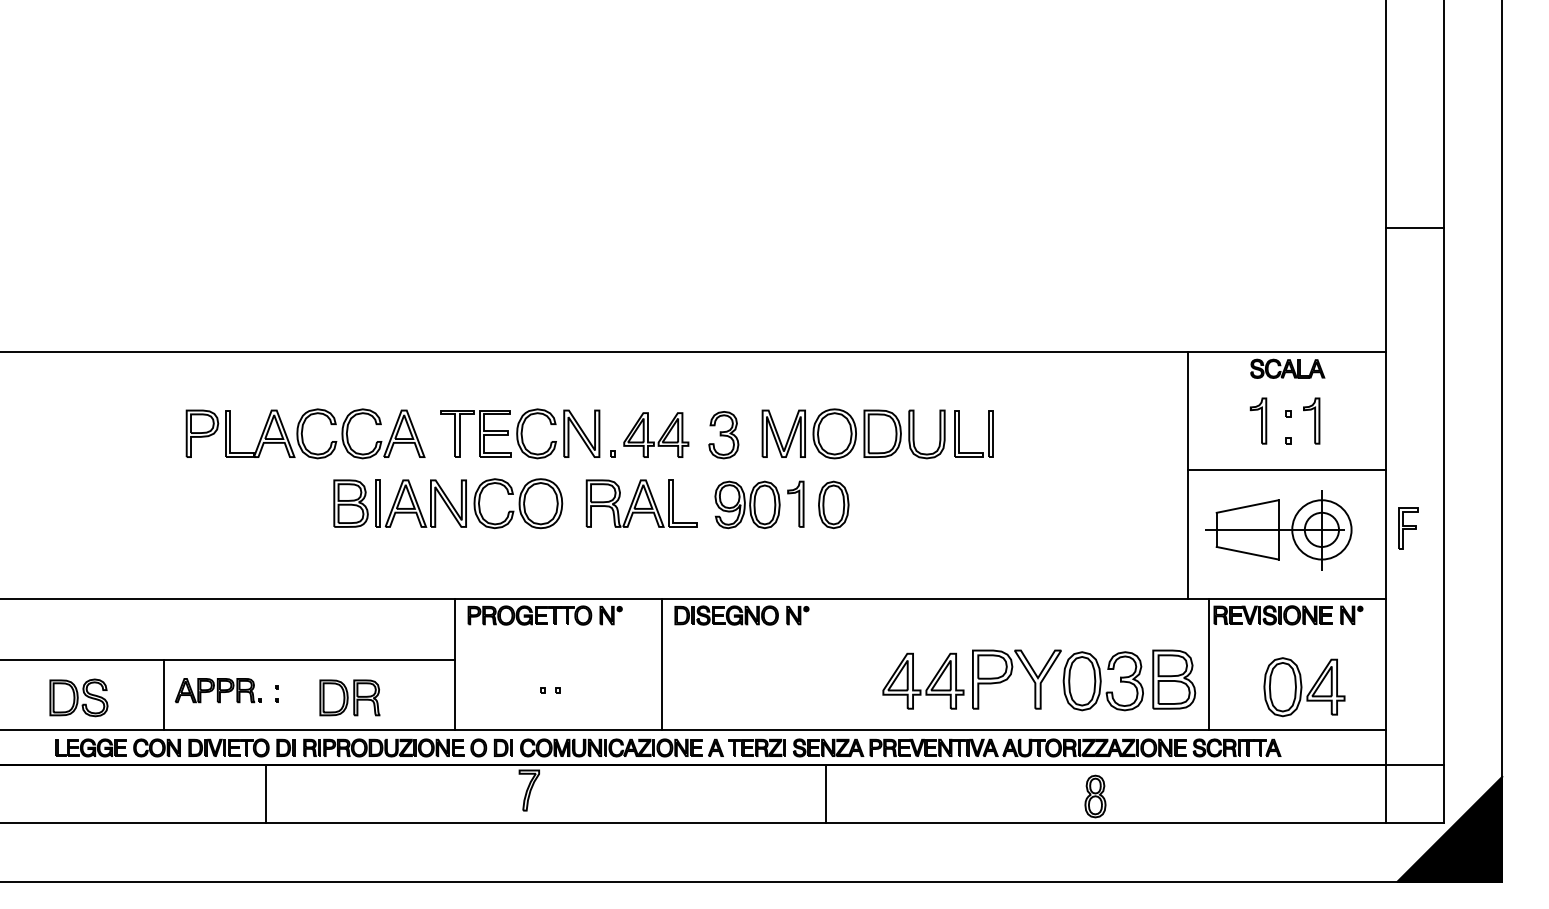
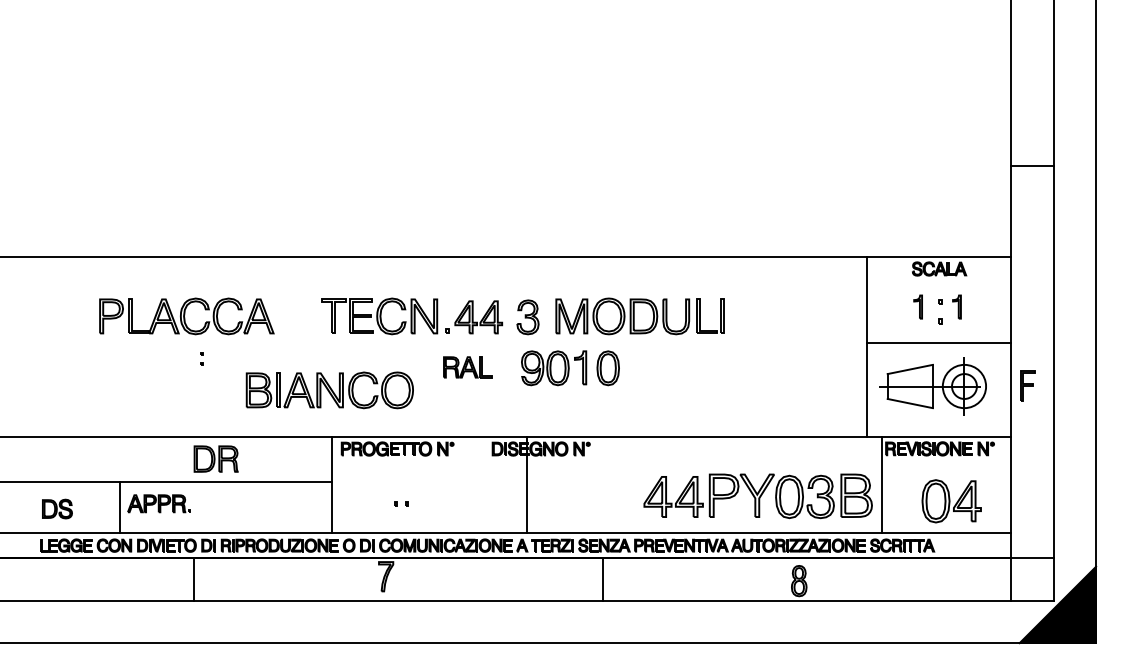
part: (1257, 420) -> (917, 306), size x0.7
part: (1311, 420) -> (956, 306), size x0.7
part: (305, 433) -> (186, 316), moved
part: (447, 503) -> (329, 390), moved
part: (640, 503) -> (467, 367), size x0.6
line: (661, 664) -> (526, 484), moved
part: (276, 692) -> (201, 358), moved
part: (79, 697) -> (57, 508), size x0.7
part: (348, 697) -> (215, 458), moved

